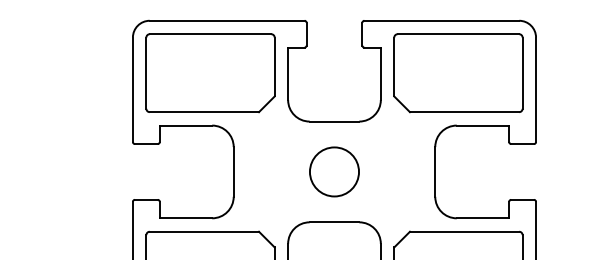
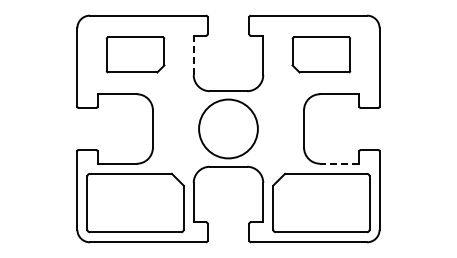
part: (210, 72) -> (135, 54), size x0.6
part: (458, 72) -> (321, 54), size x0.6
line: (287, 73) -> (193, 55), solid -> dashed
circle: (334, 171) -> (228, 128), size x1.6
line: (482, 217) -> (339, 163), solid -> dashed

